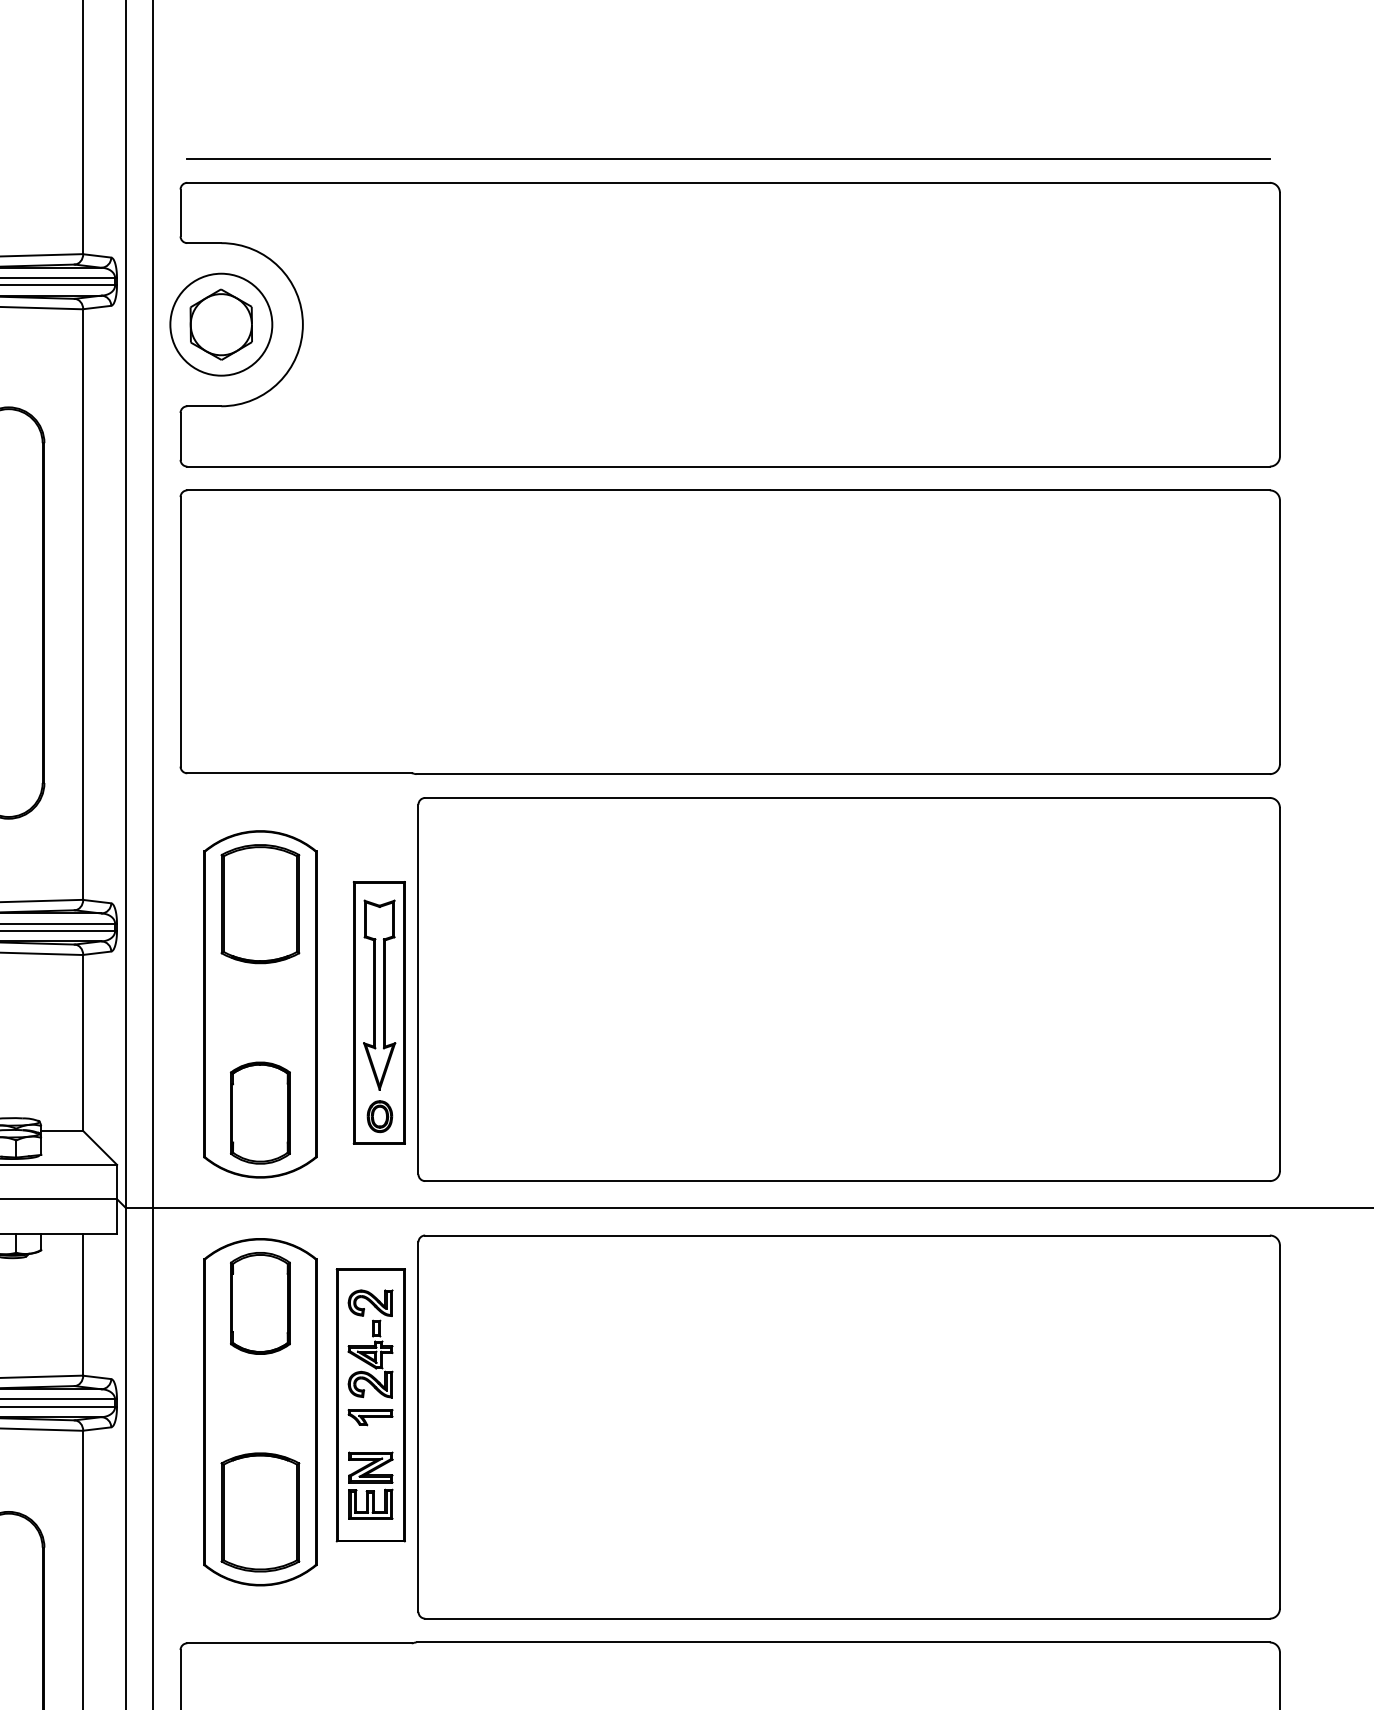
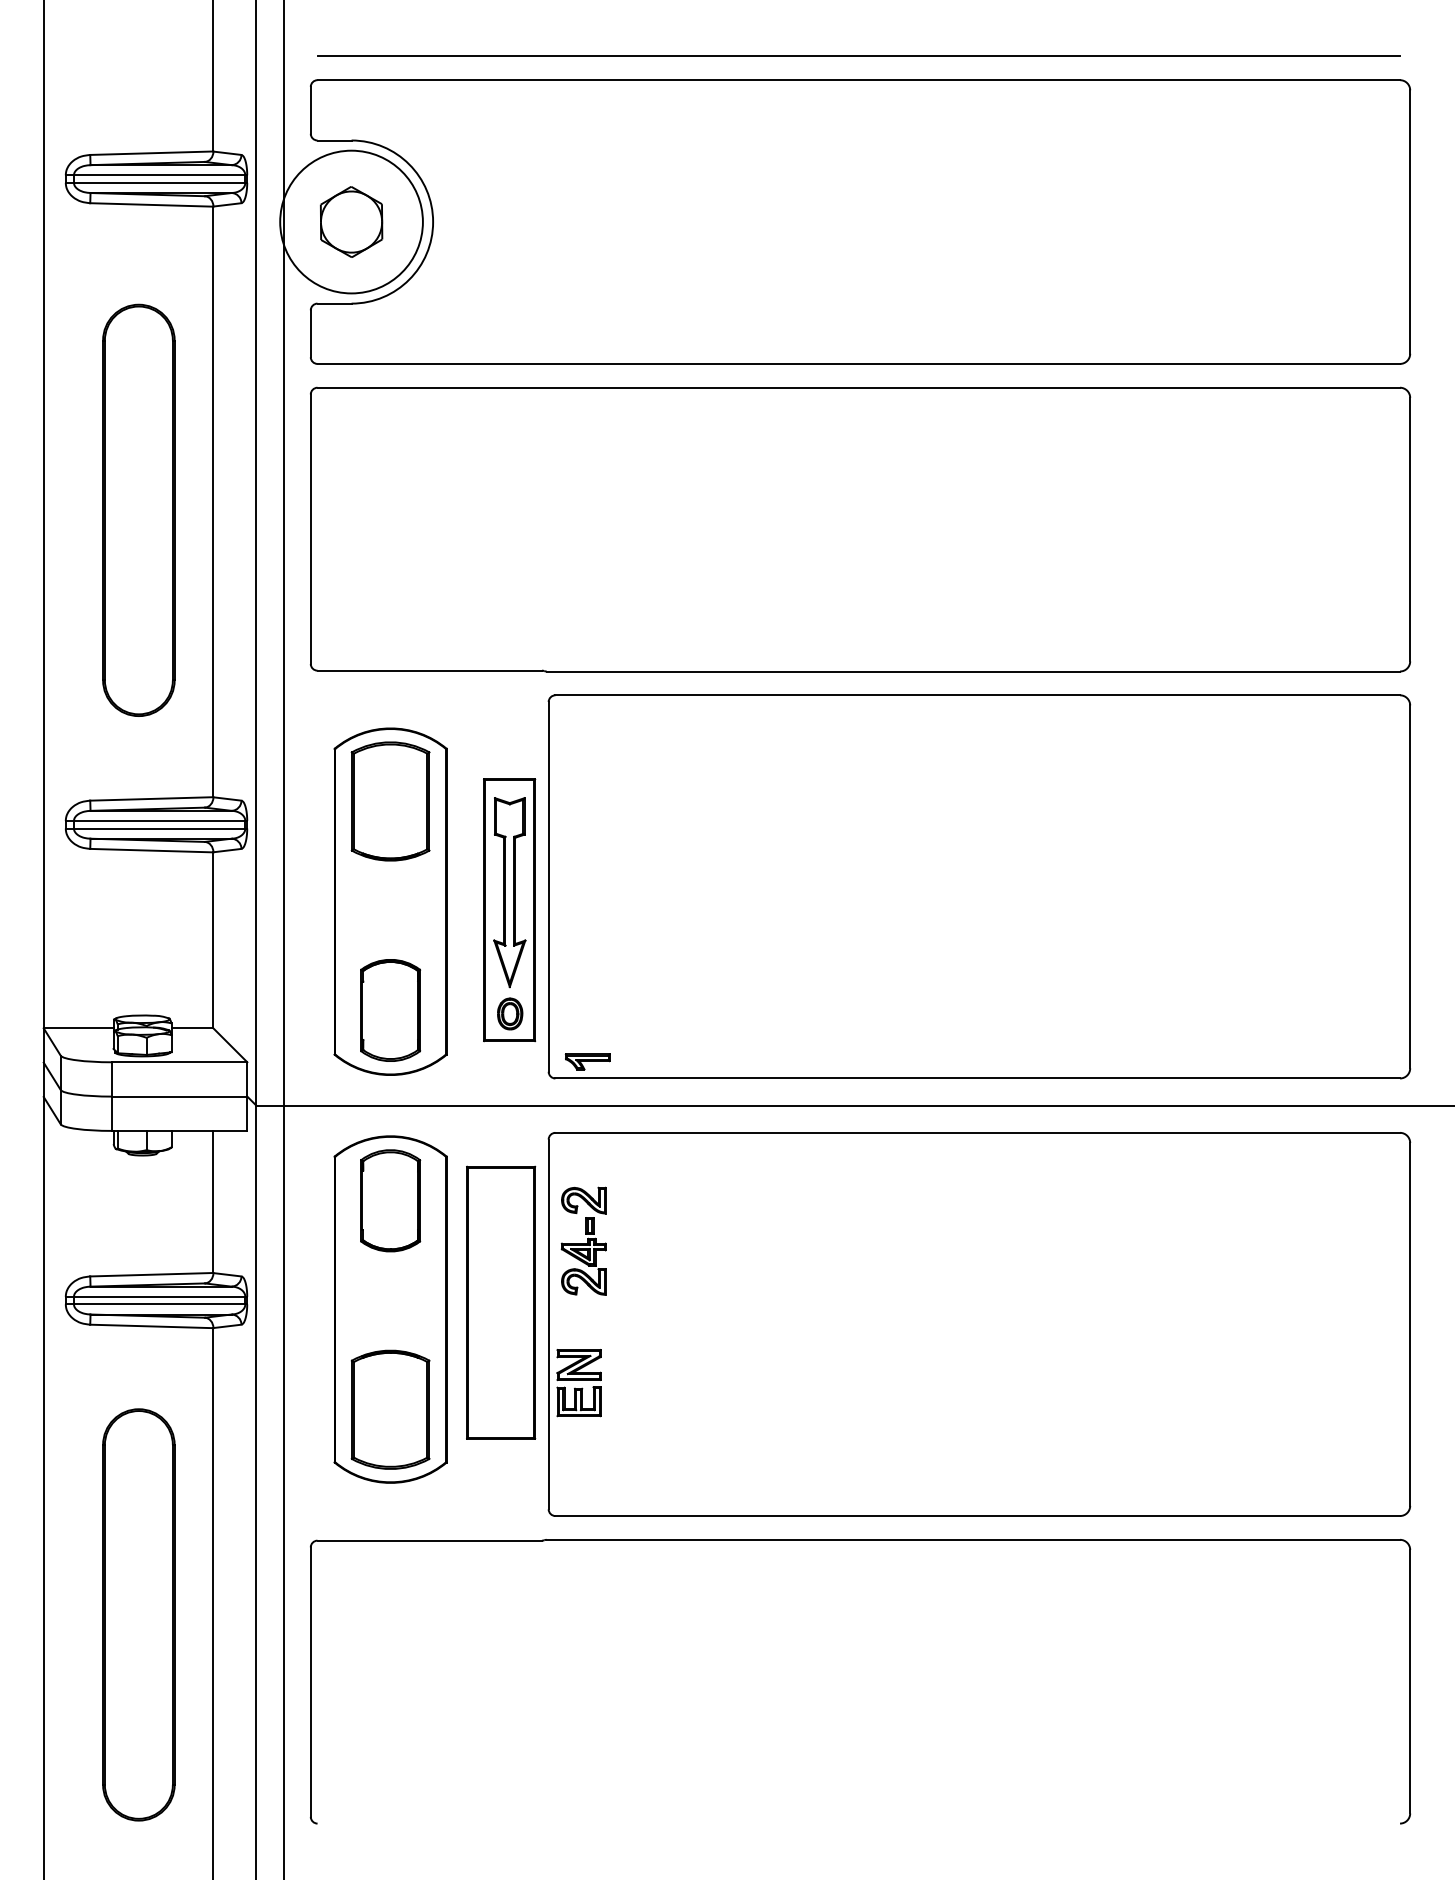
circle: (221, 325) -> (351, 222), size x1.4
part: (370, 1343) -> (583, 1240), moved
part: (370, 1417) -> (587, 1061), moved
part: (370, 1486) -> (578, 1383), moved

